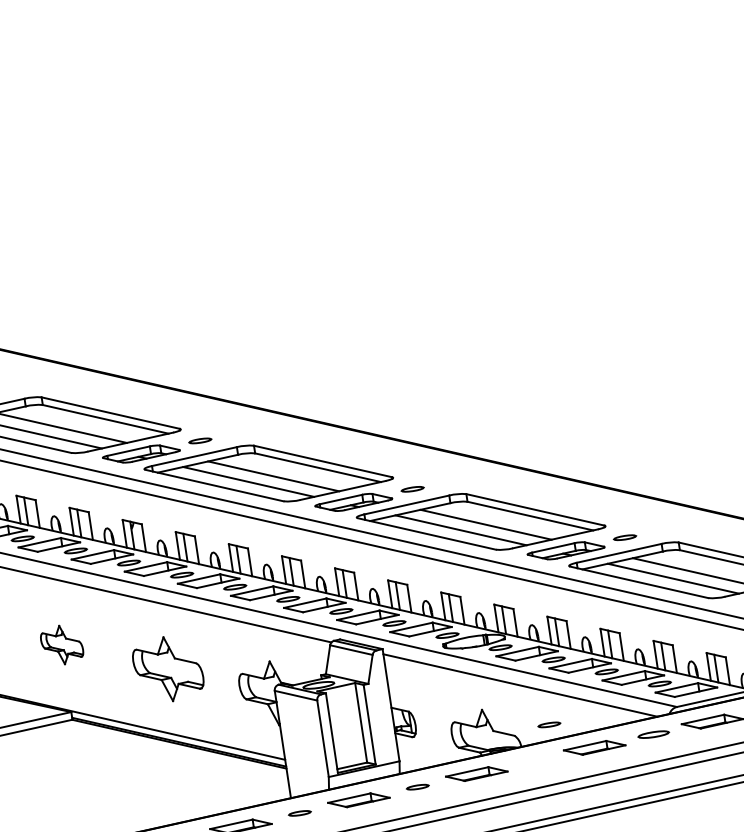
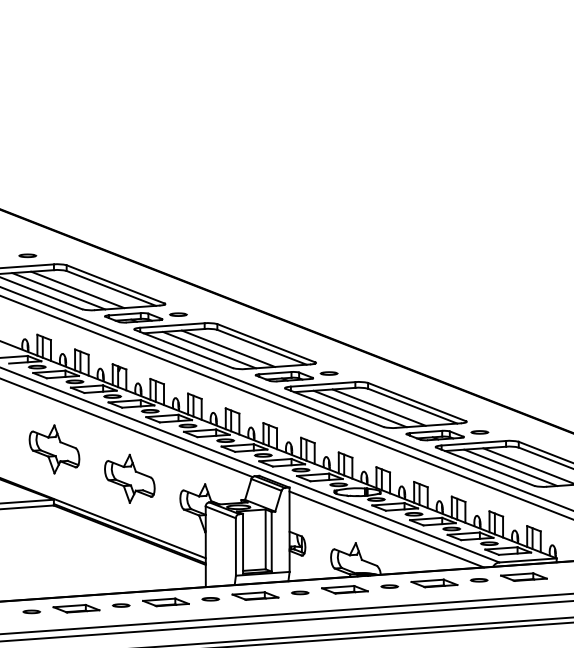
part: (62, 645) -> (54, 449), size x1.67
part: (549, 724) -> (389, 586), moved
part: (652, 735) -> (478, 580), size x0.71

